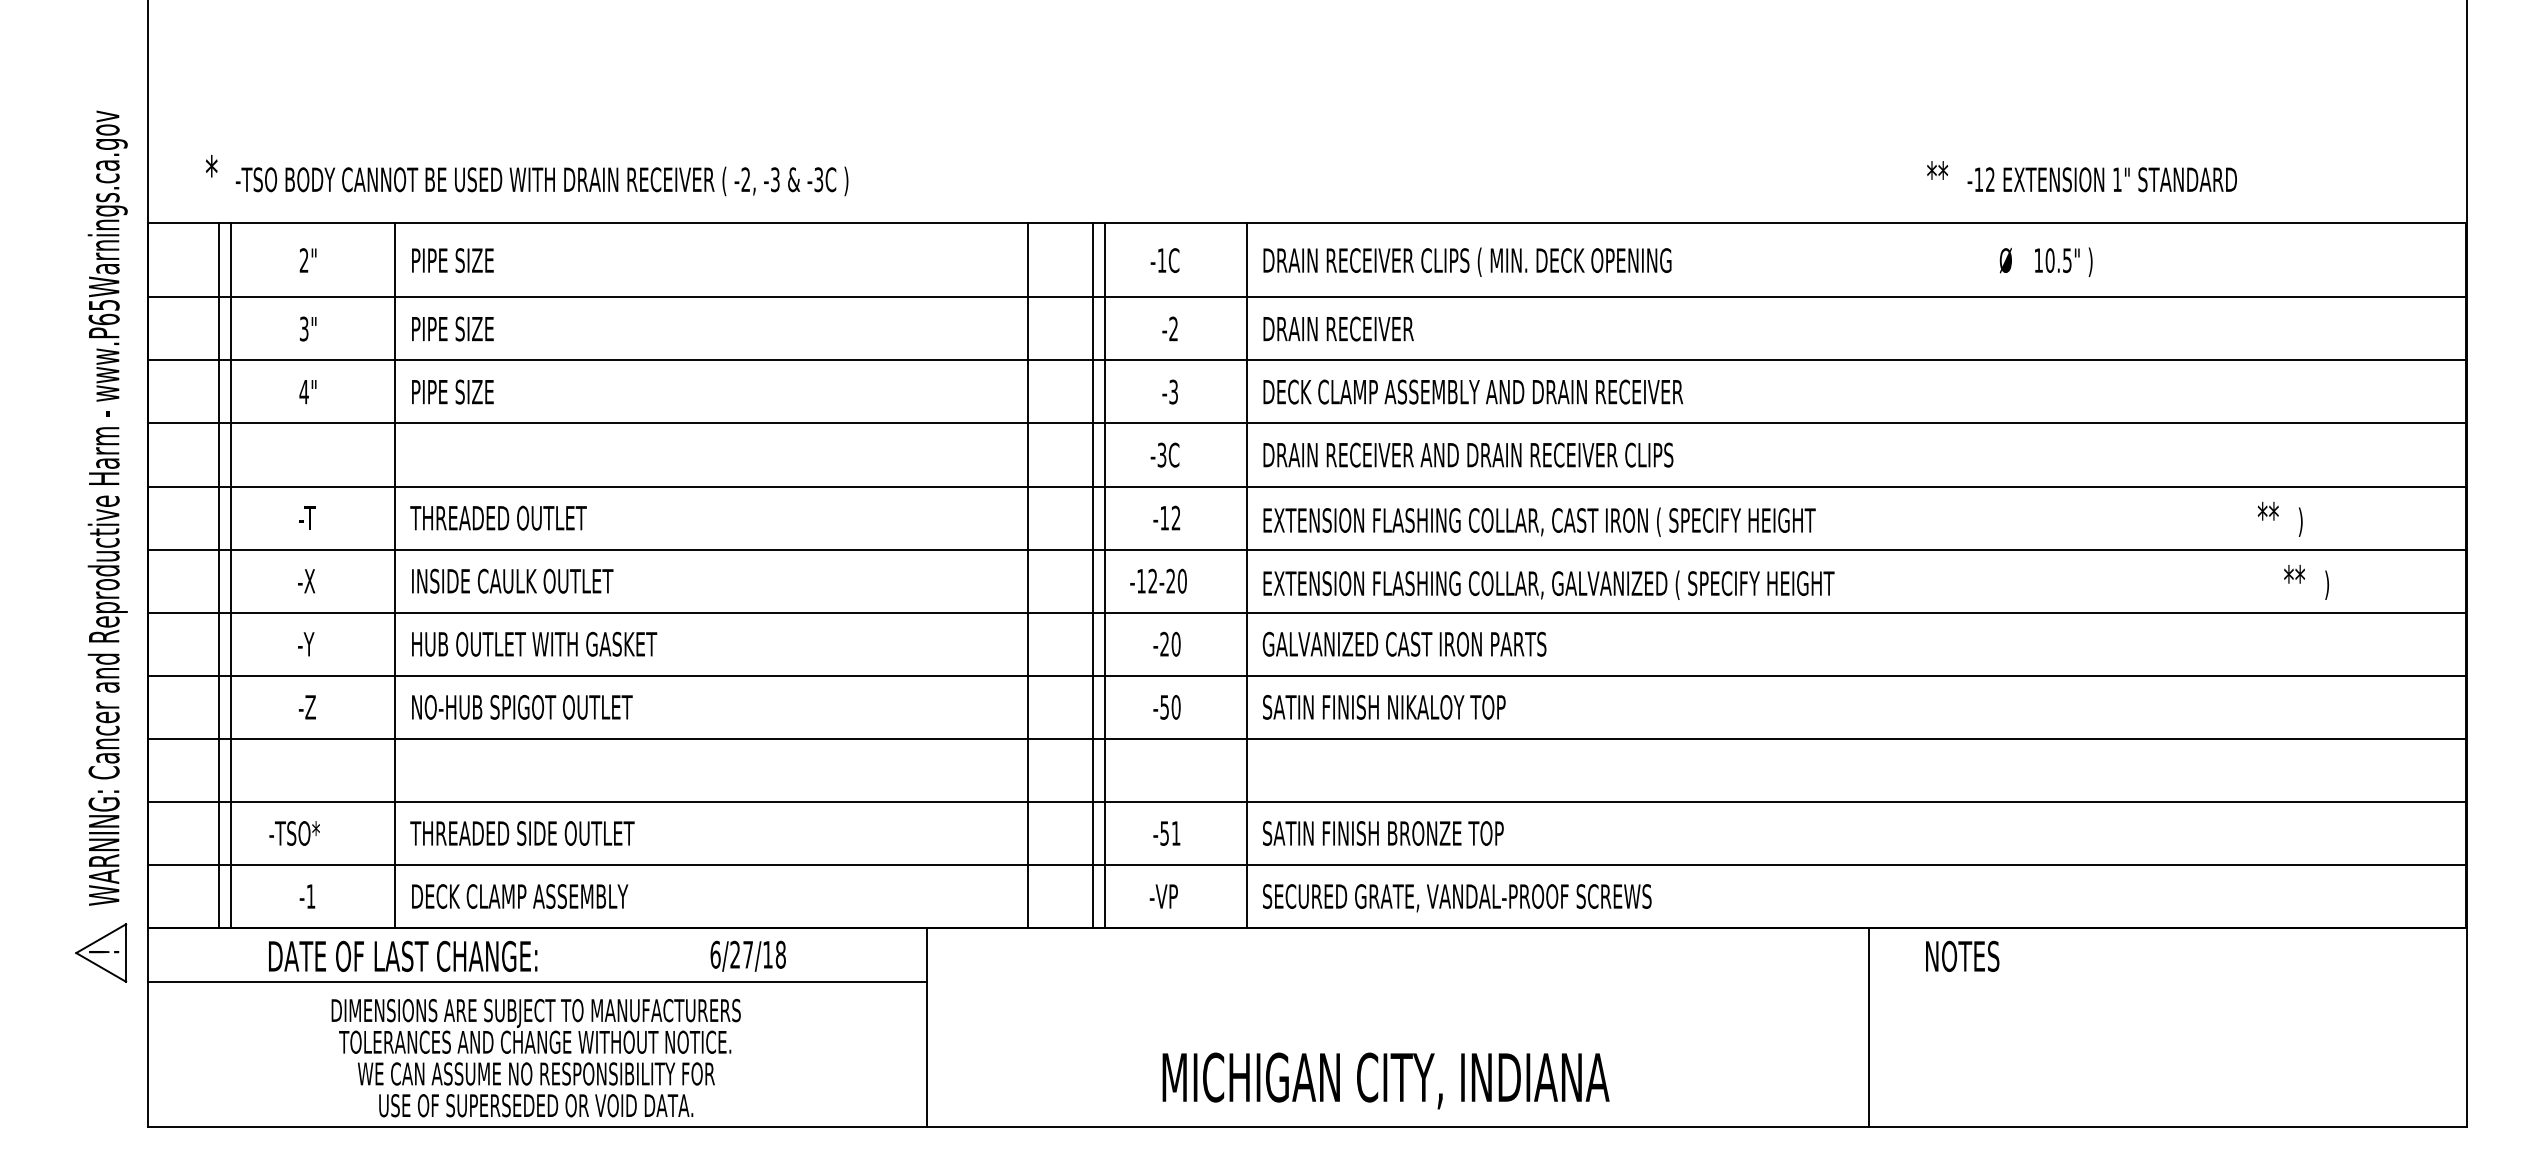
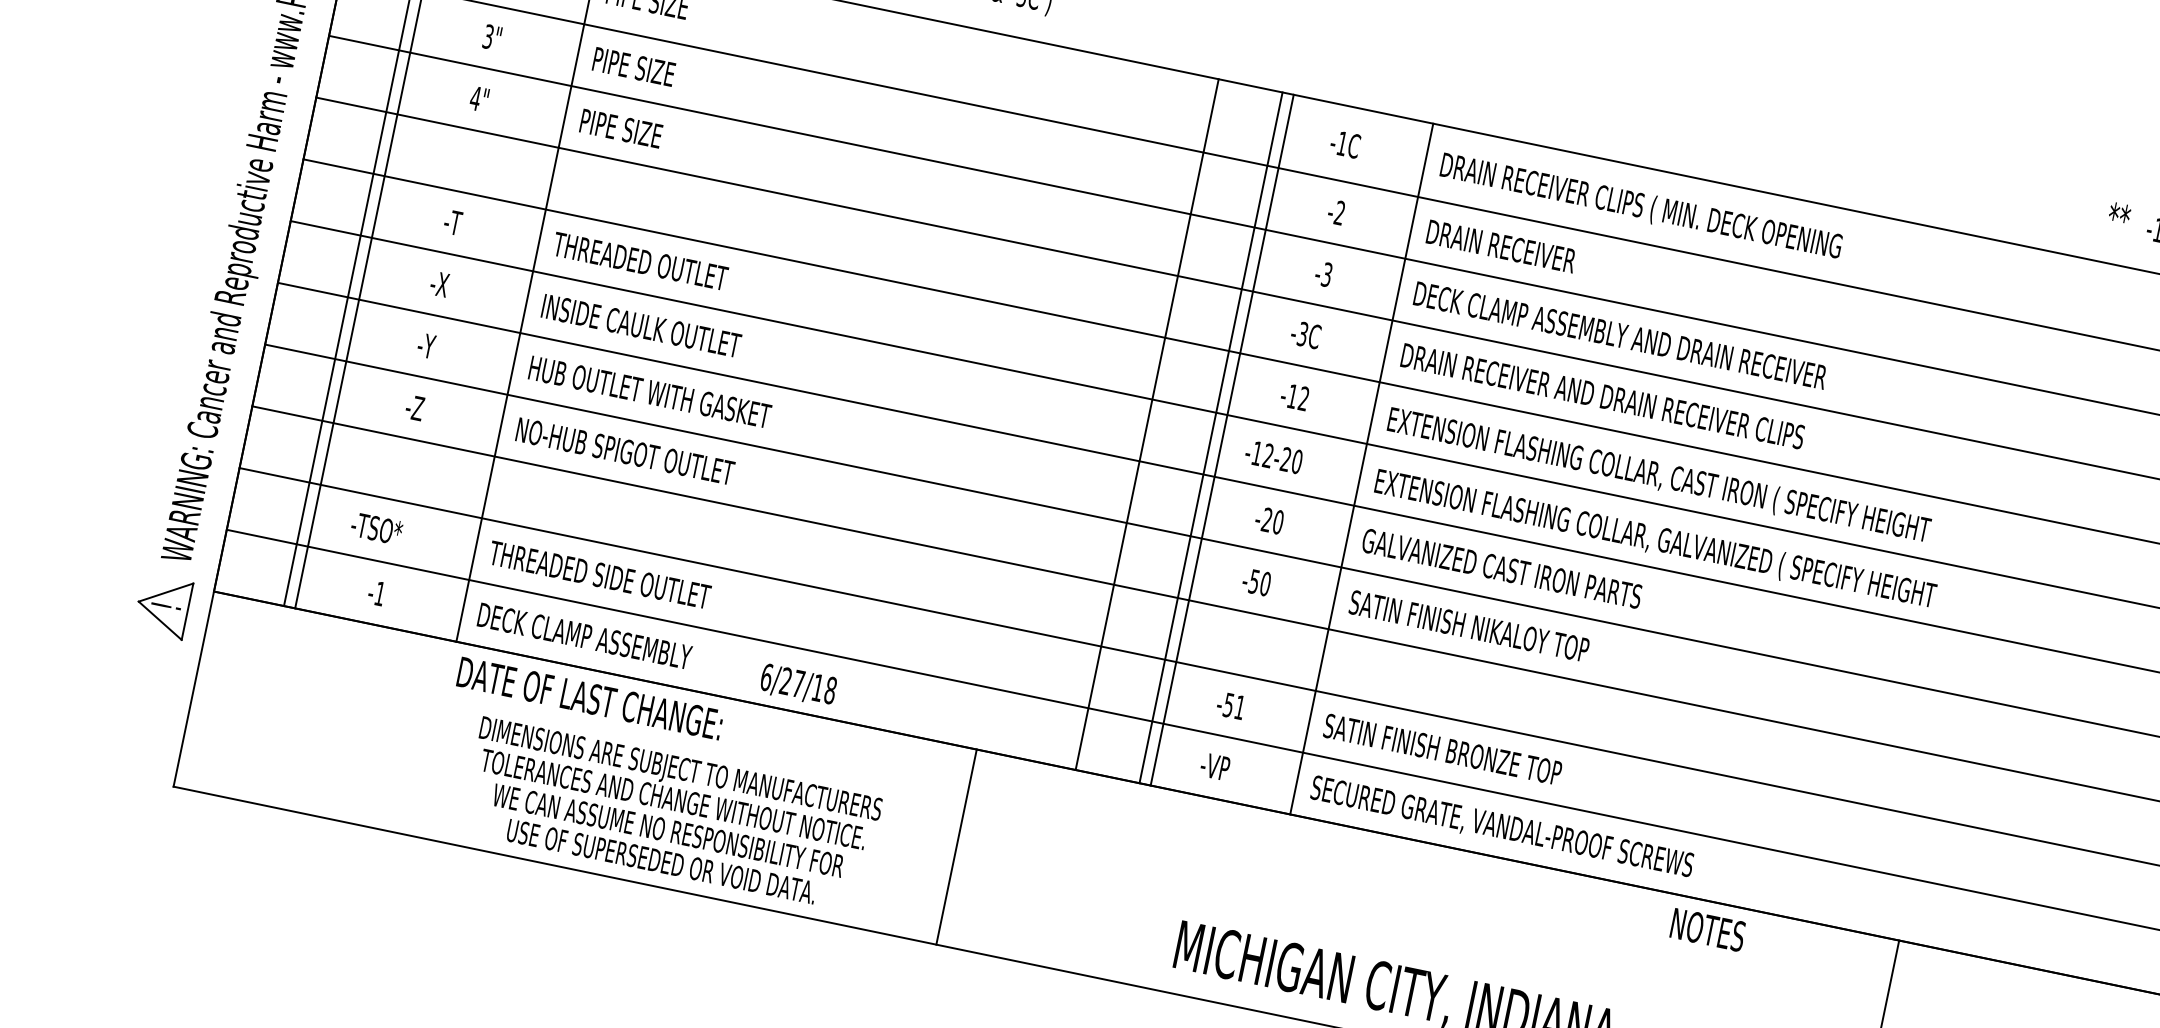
text: (403, 955) -> (590, 697), moved
text: (747, 955) -> (797, 684), moved
text: (1962, 955) -> (1708, 929), moved
line: (536, 982) -> (583, 723), removed
text: (535, 1057) -> (670, 814), moved

